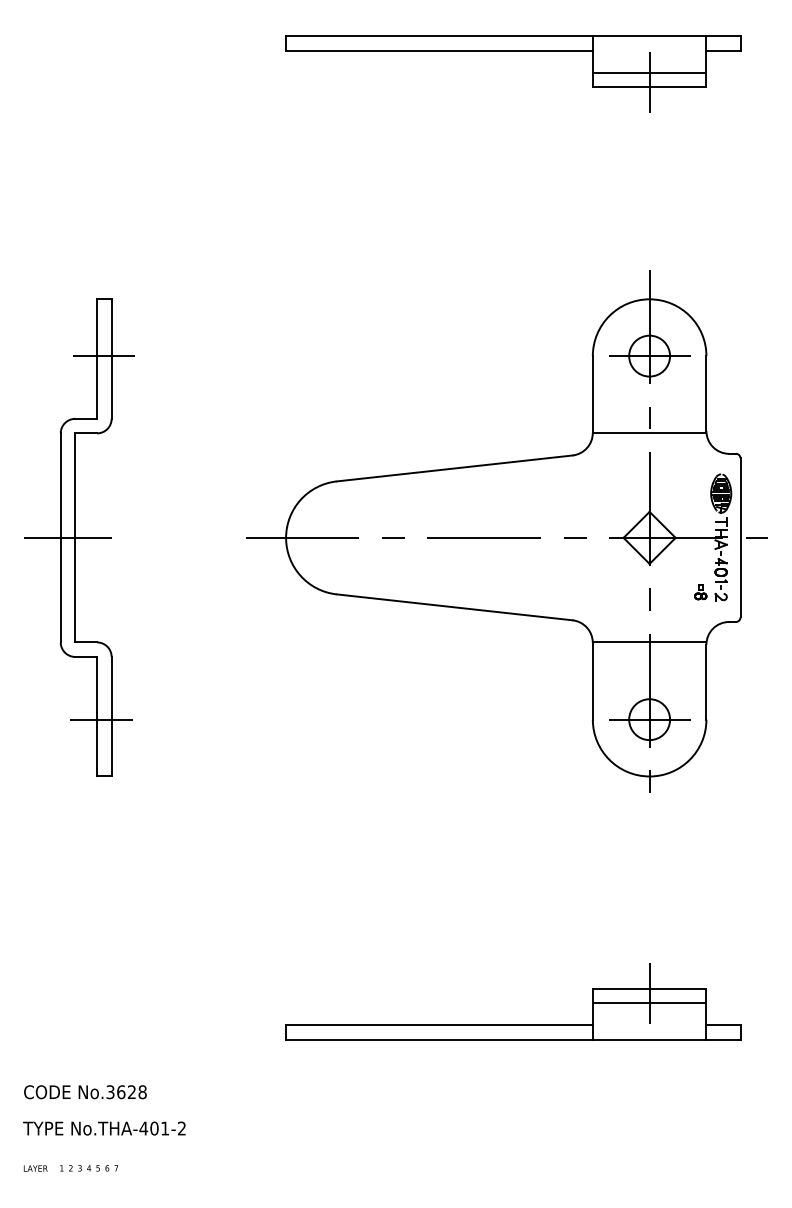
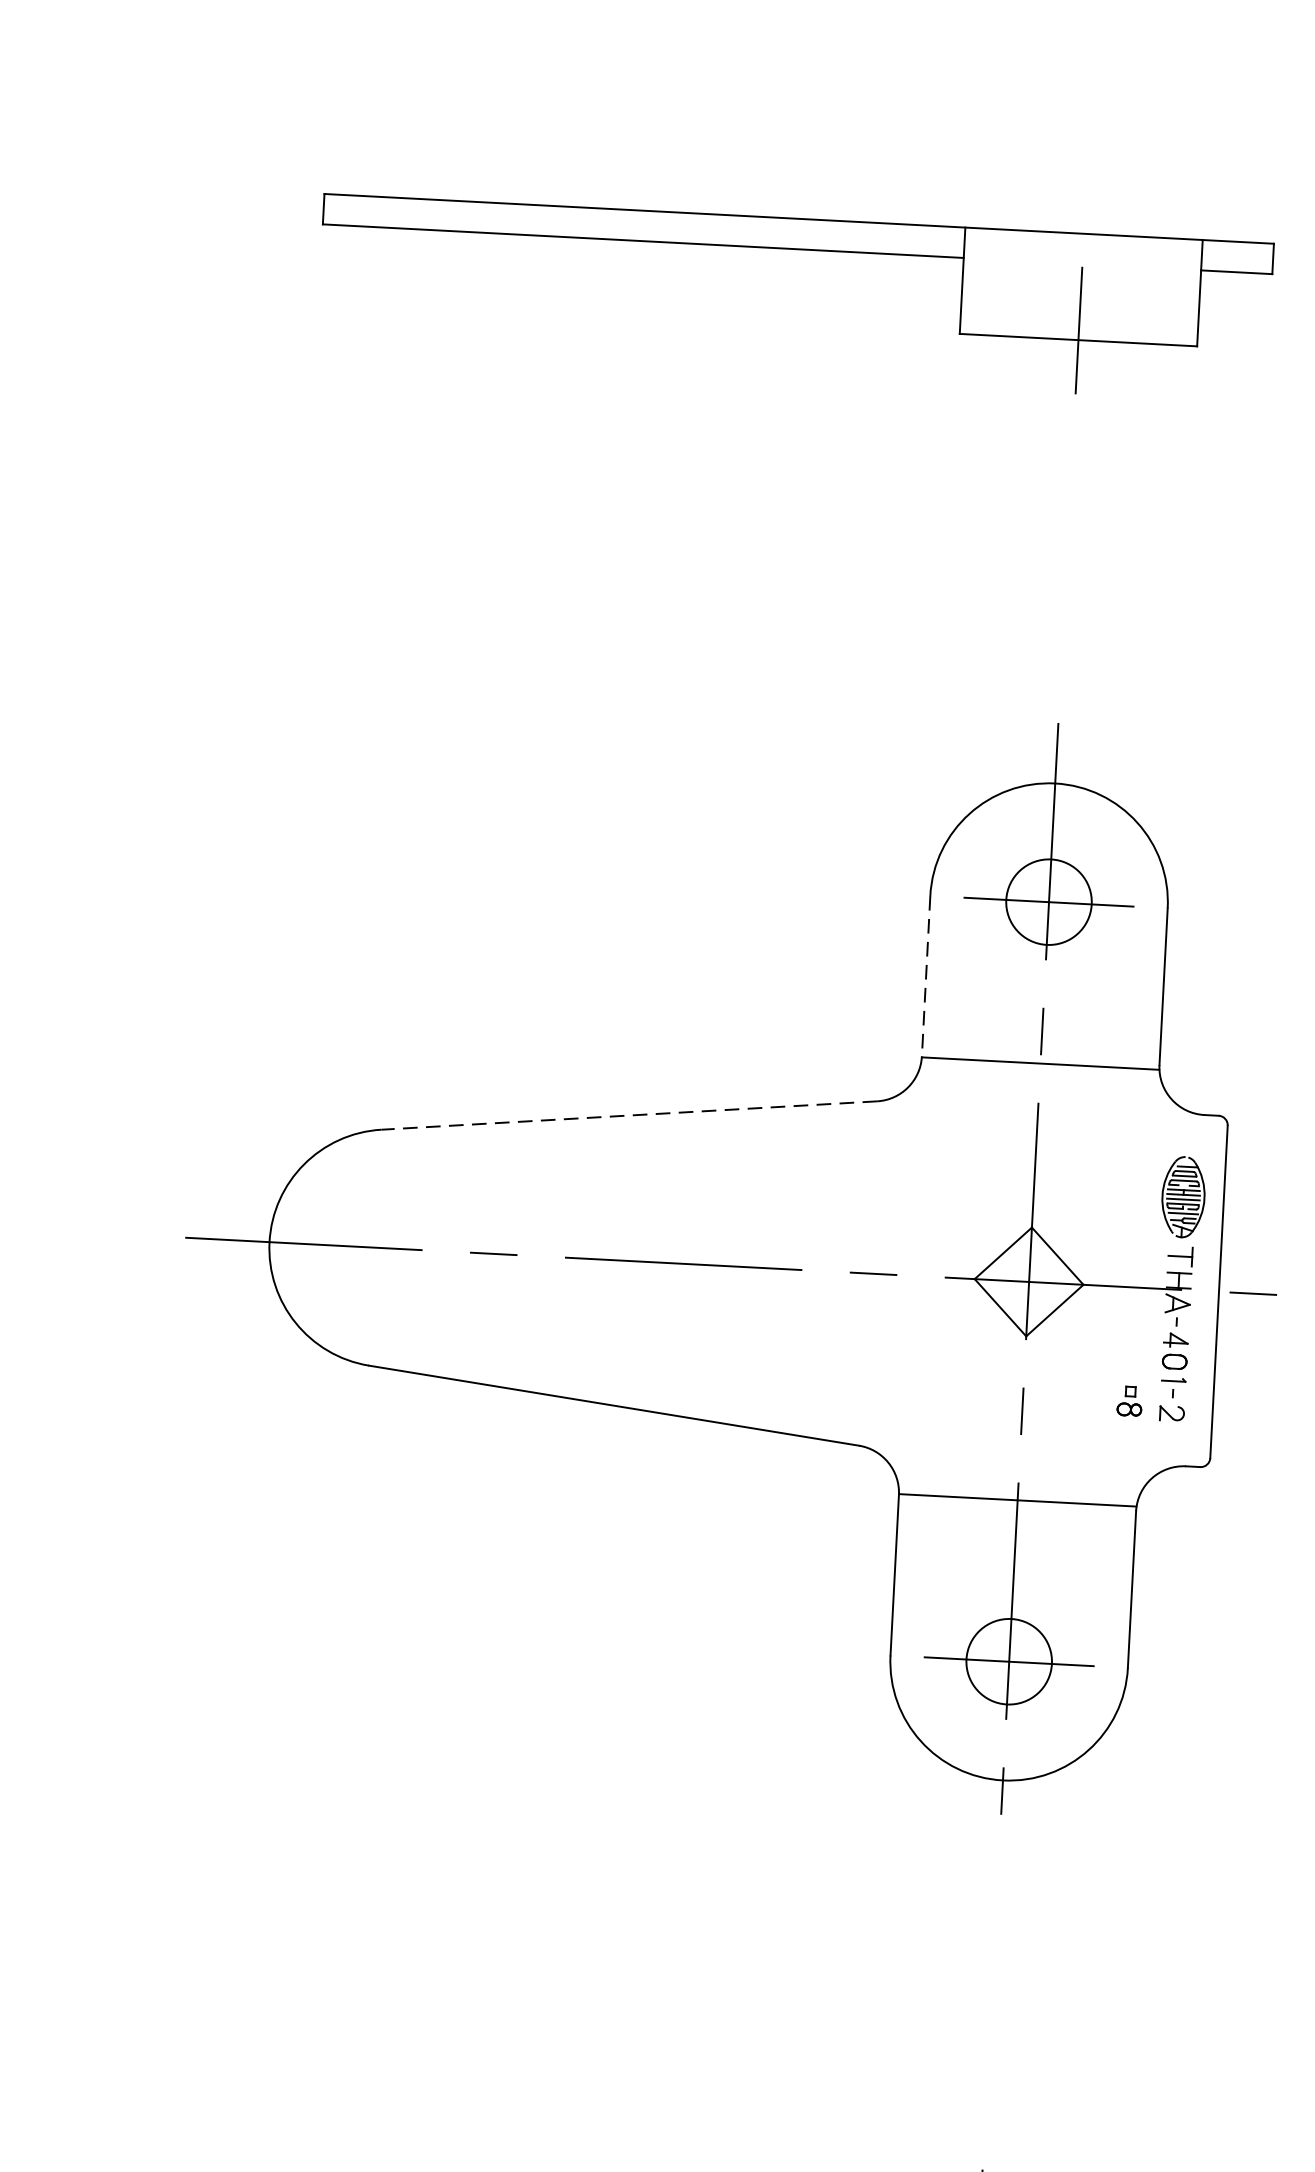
line: (649, 72) -> (1079, 309), removed
line: (592, 395) -> (925, 978), solid -> dashed
line: (454, 468) -> (629, 1115), solid -> dashed

